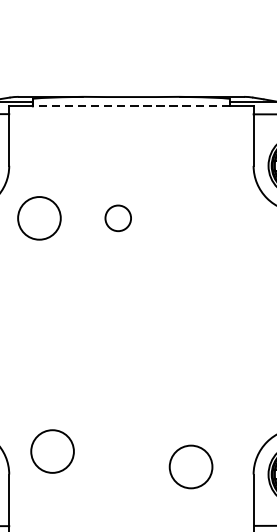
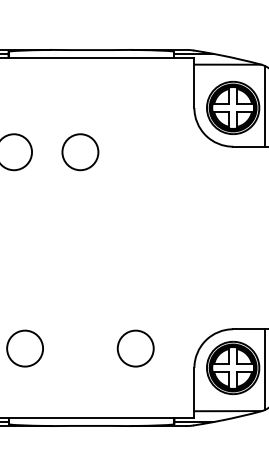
line: (131, 105) -> (91, 57), dashed -> solid
circle: (118, 218) -> (80, 152), size x1.67
circle: (190, 466) -> (135, 348), moved

